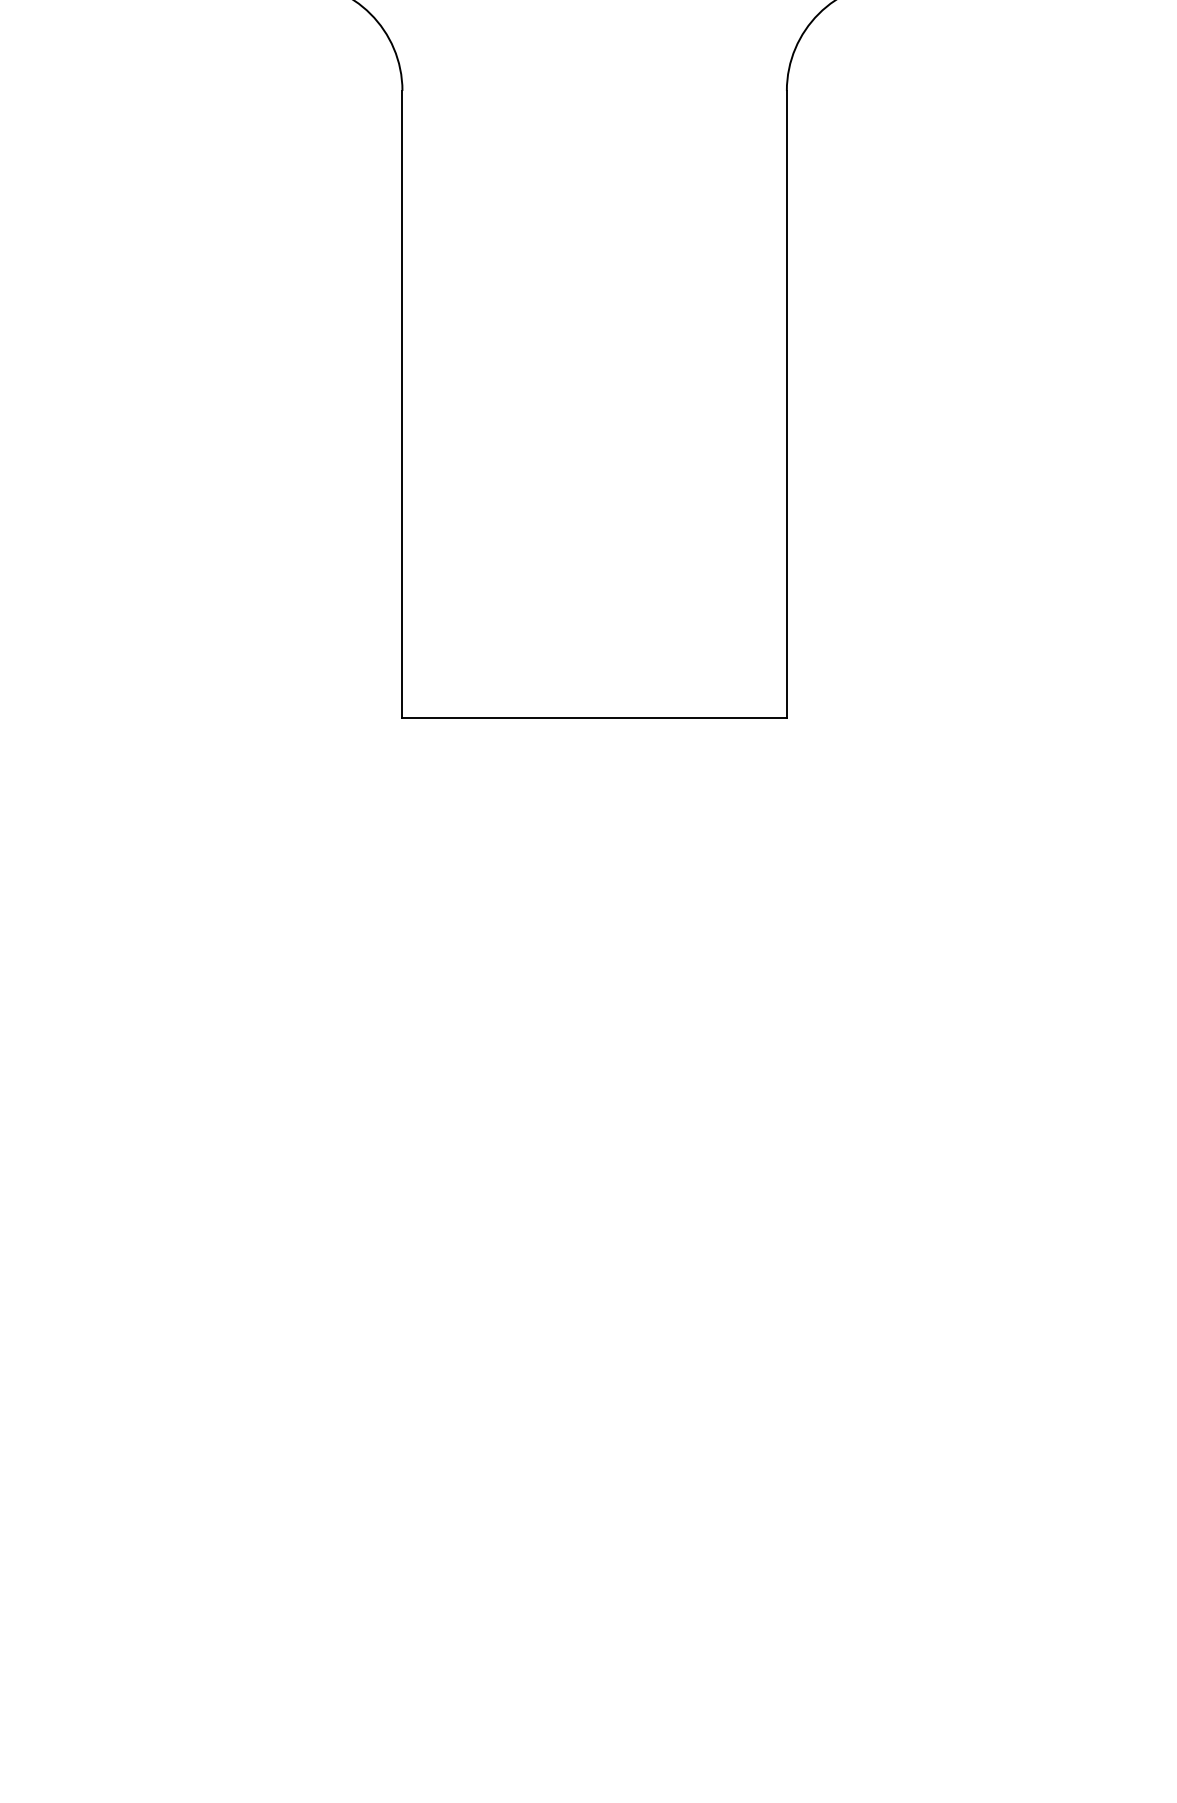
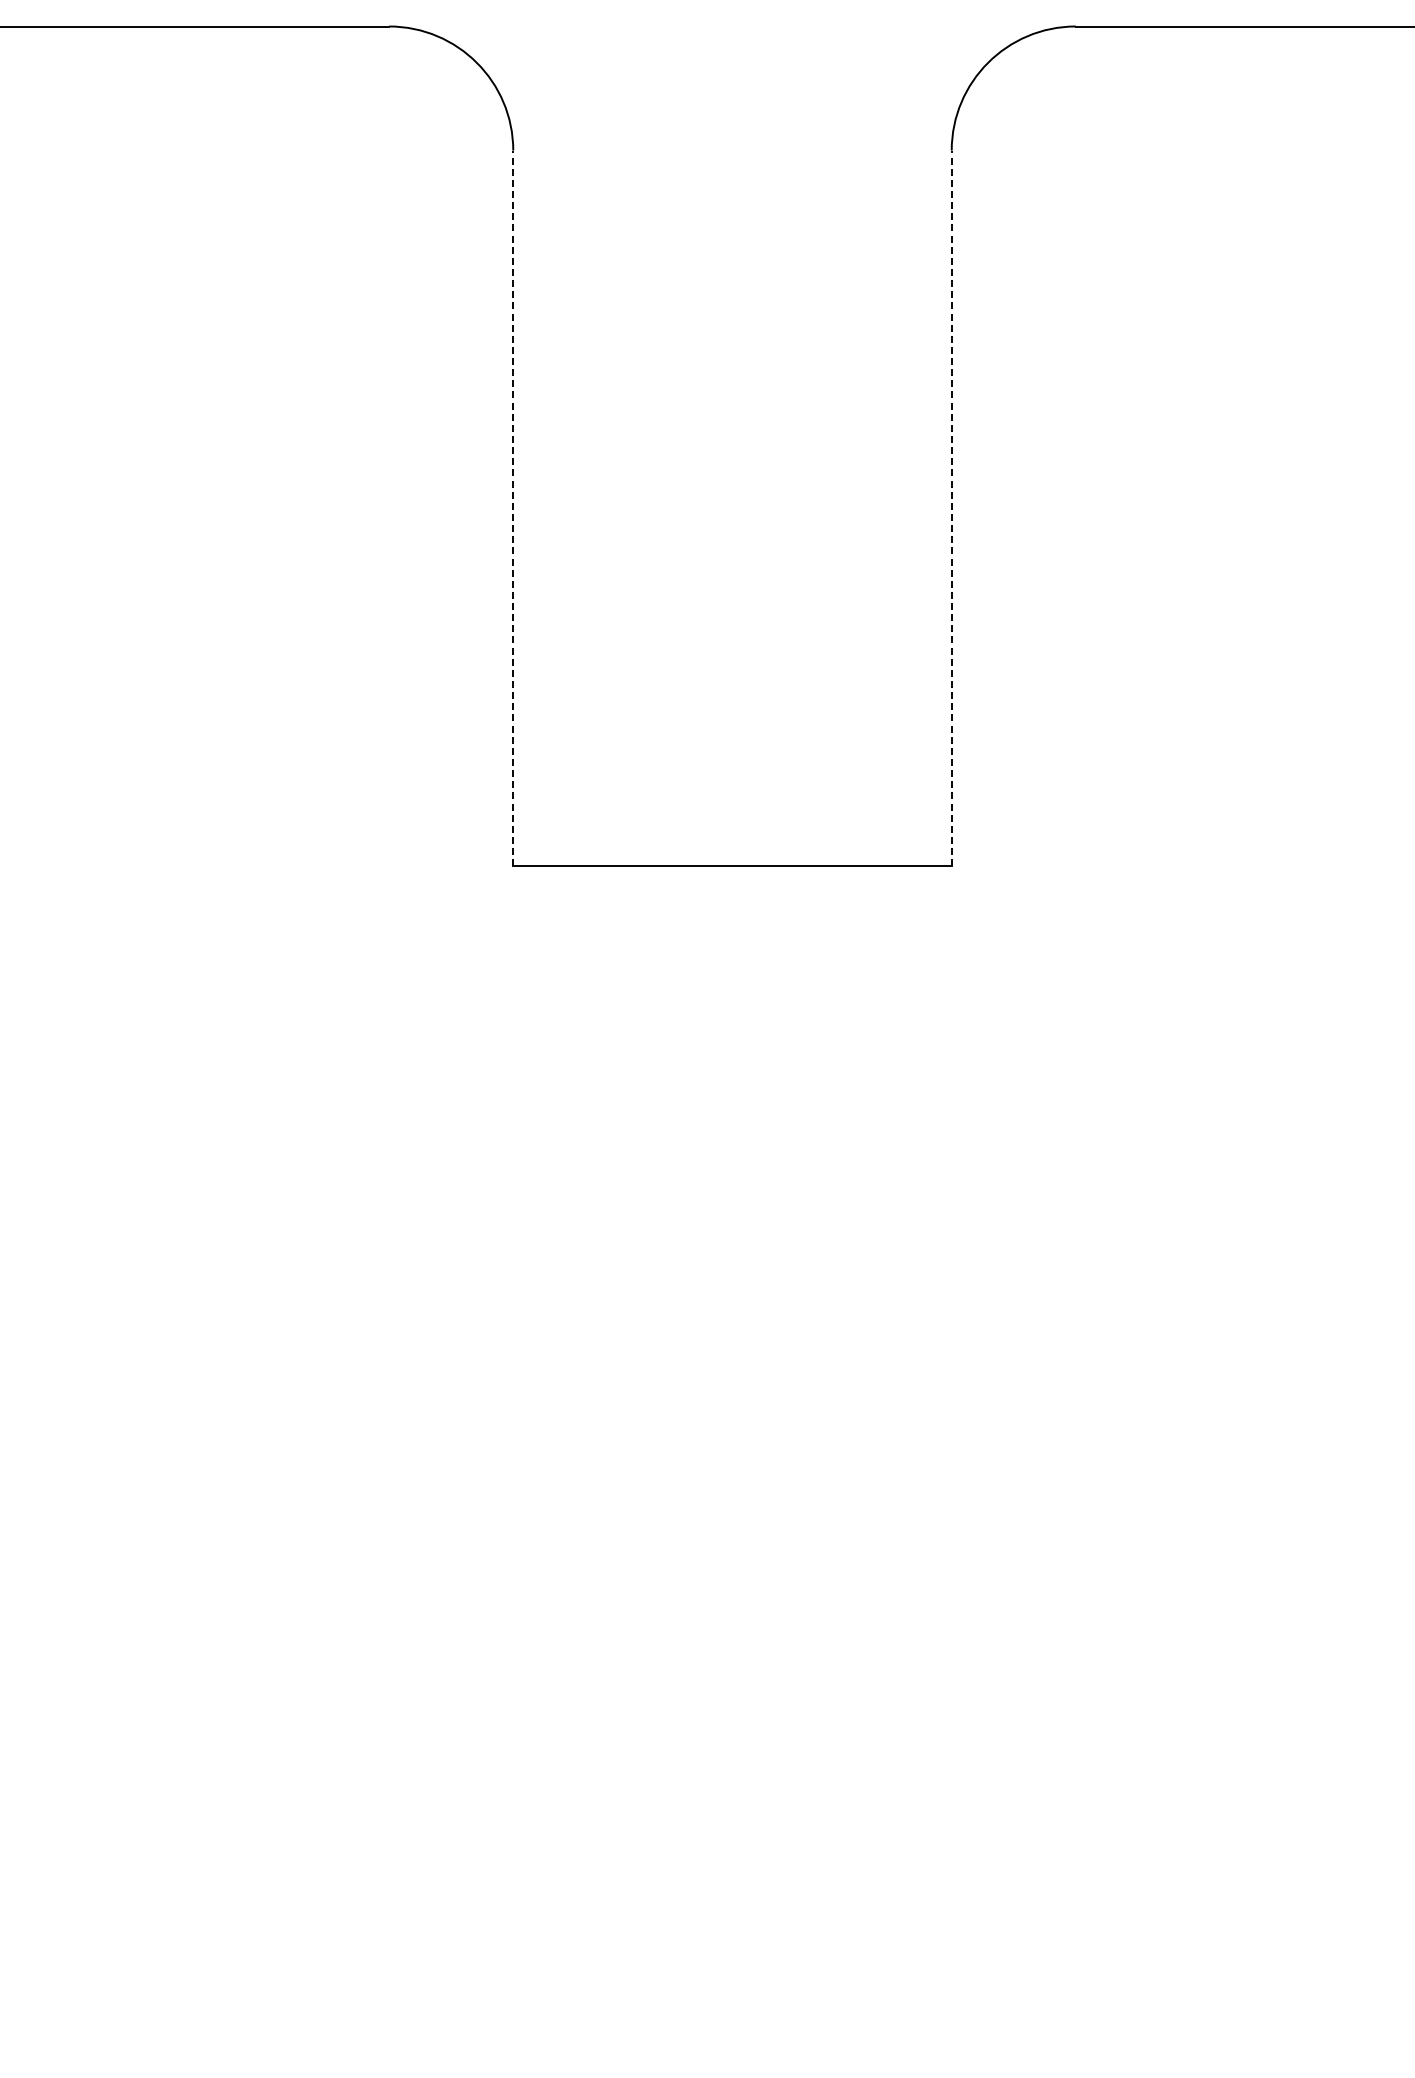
line: (402, 404) -> (513, 508), solid -> dashed
line: (786, 404) -> (951, 508), solid -> dashed

